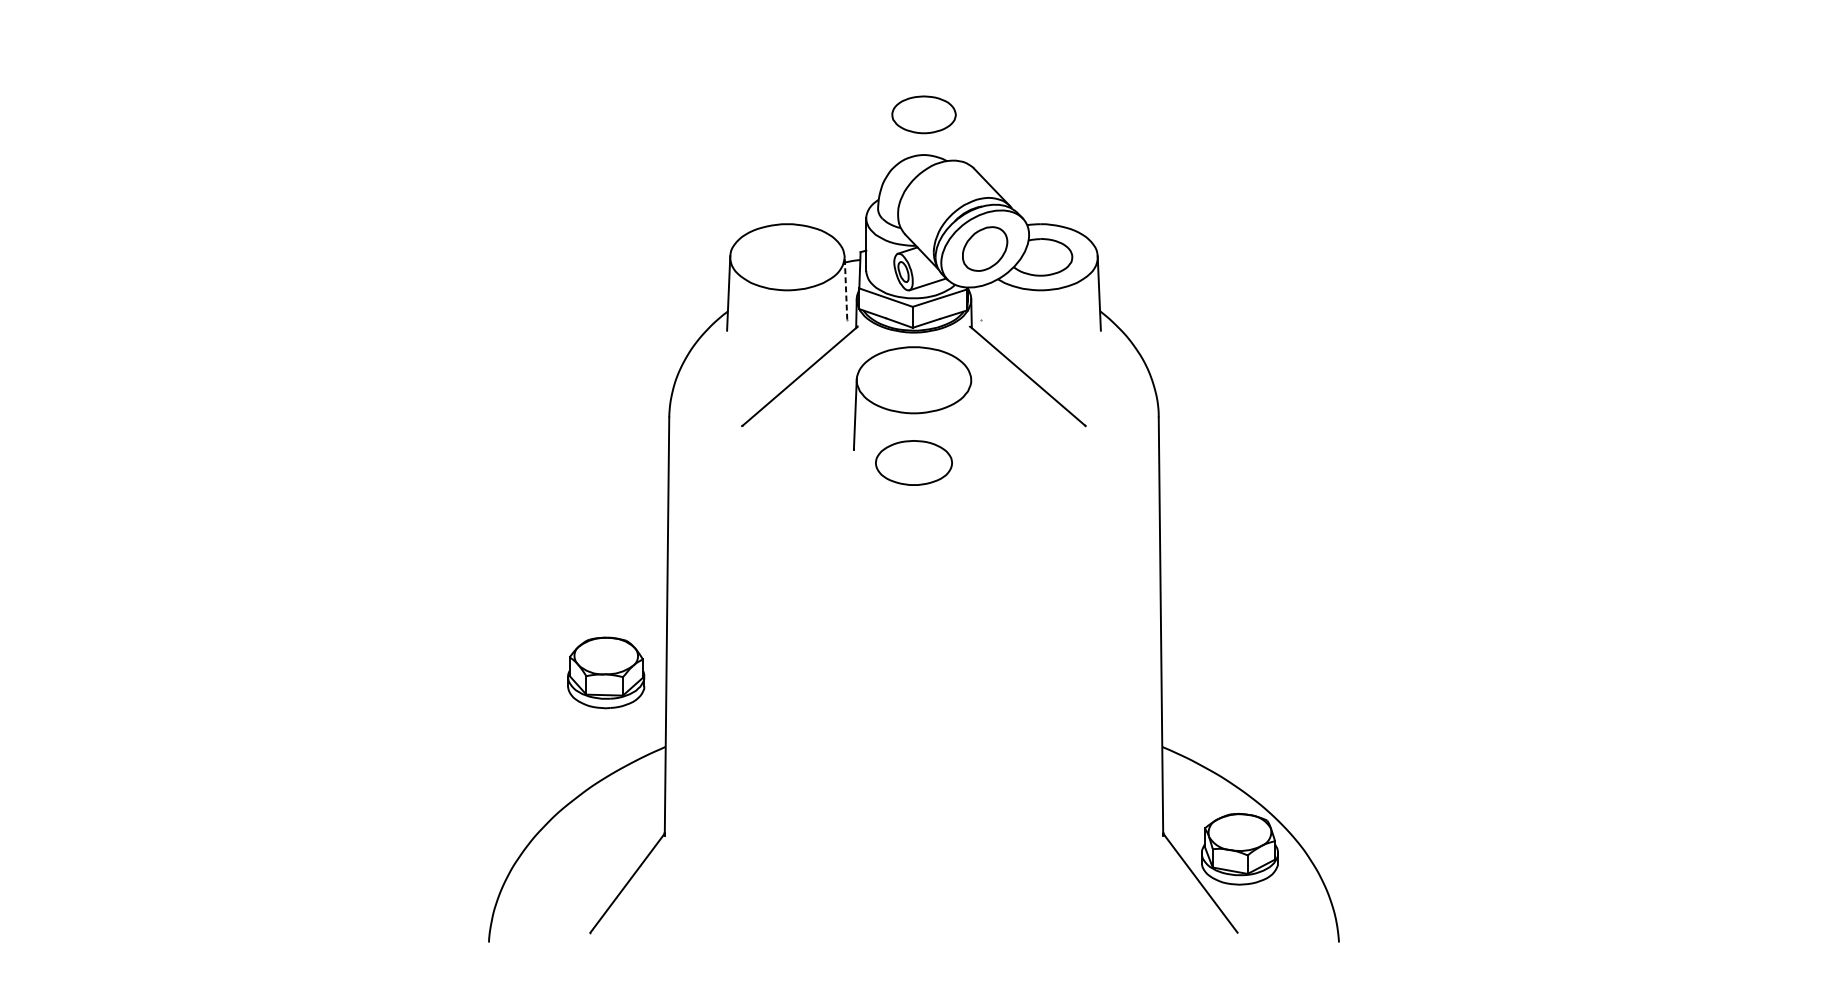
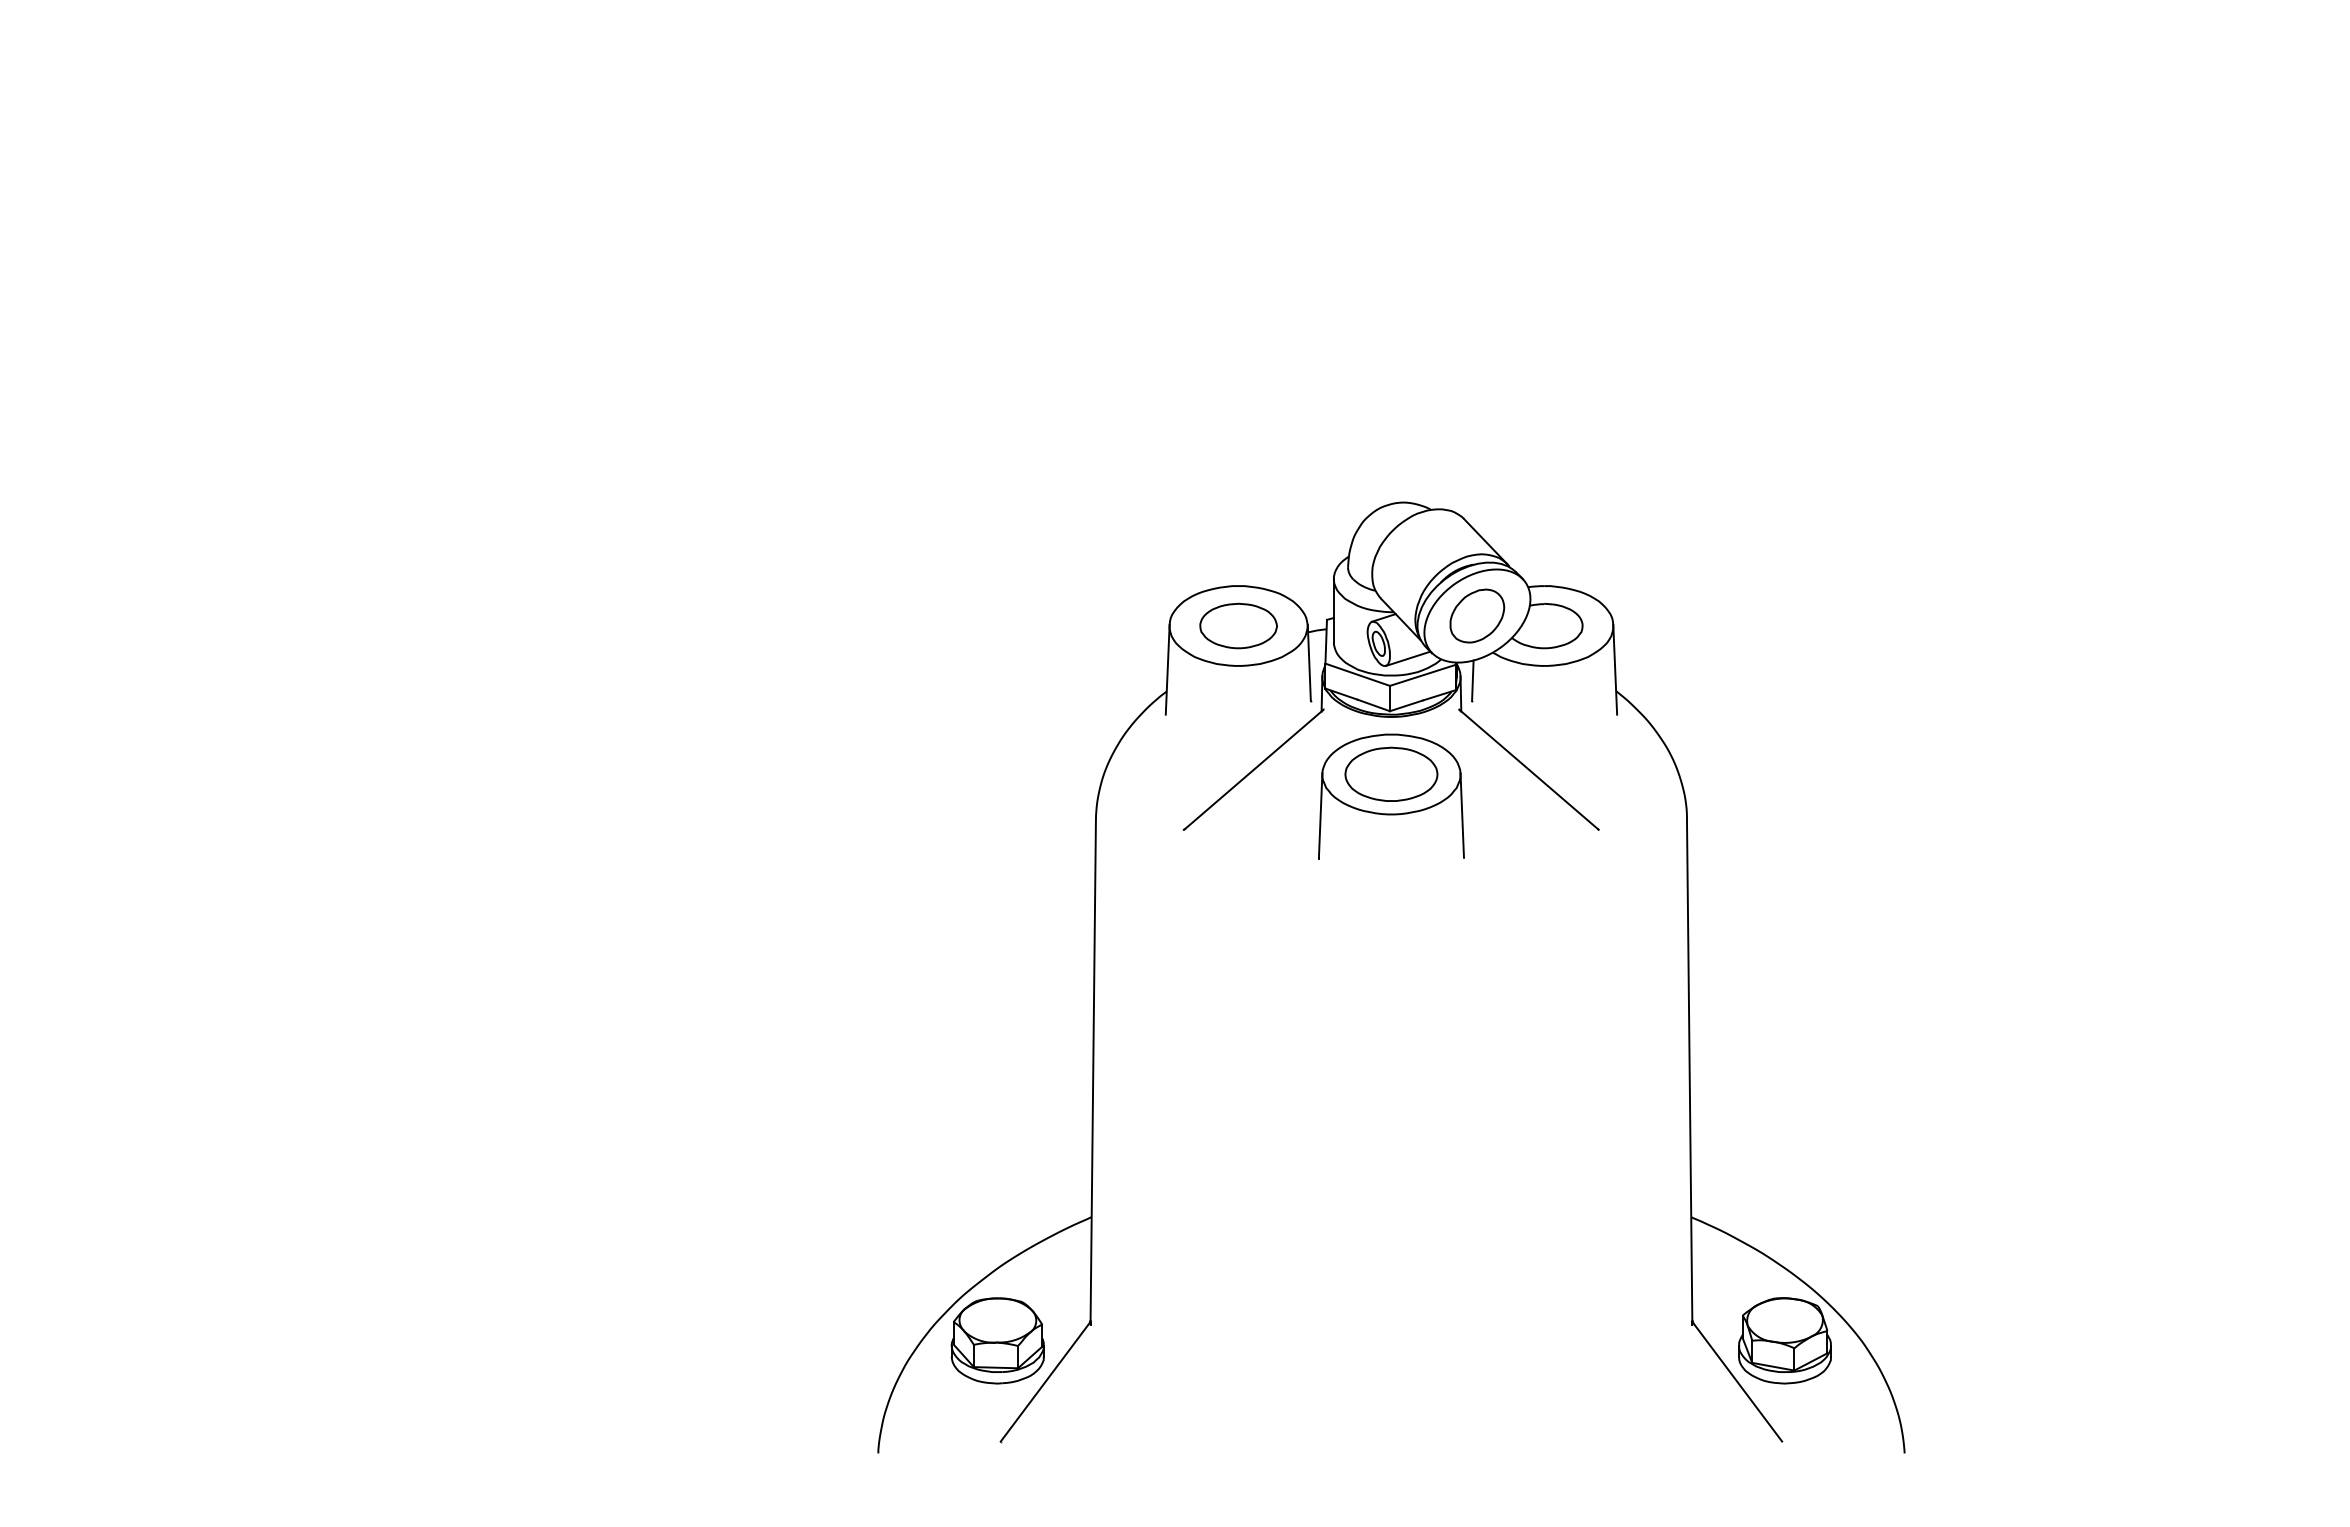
part: (923, 114) -> (1238, 625), moved
line: (846, 287) -> (1309, 662), dashed -> solid
line: (981, 302) -> (1472, 680), added
line: (972, 414) -> (1461, 815), added
part: (914, 462) -> (1391, 773), moved
part: (605, 672) -> (997, 1340), moved

